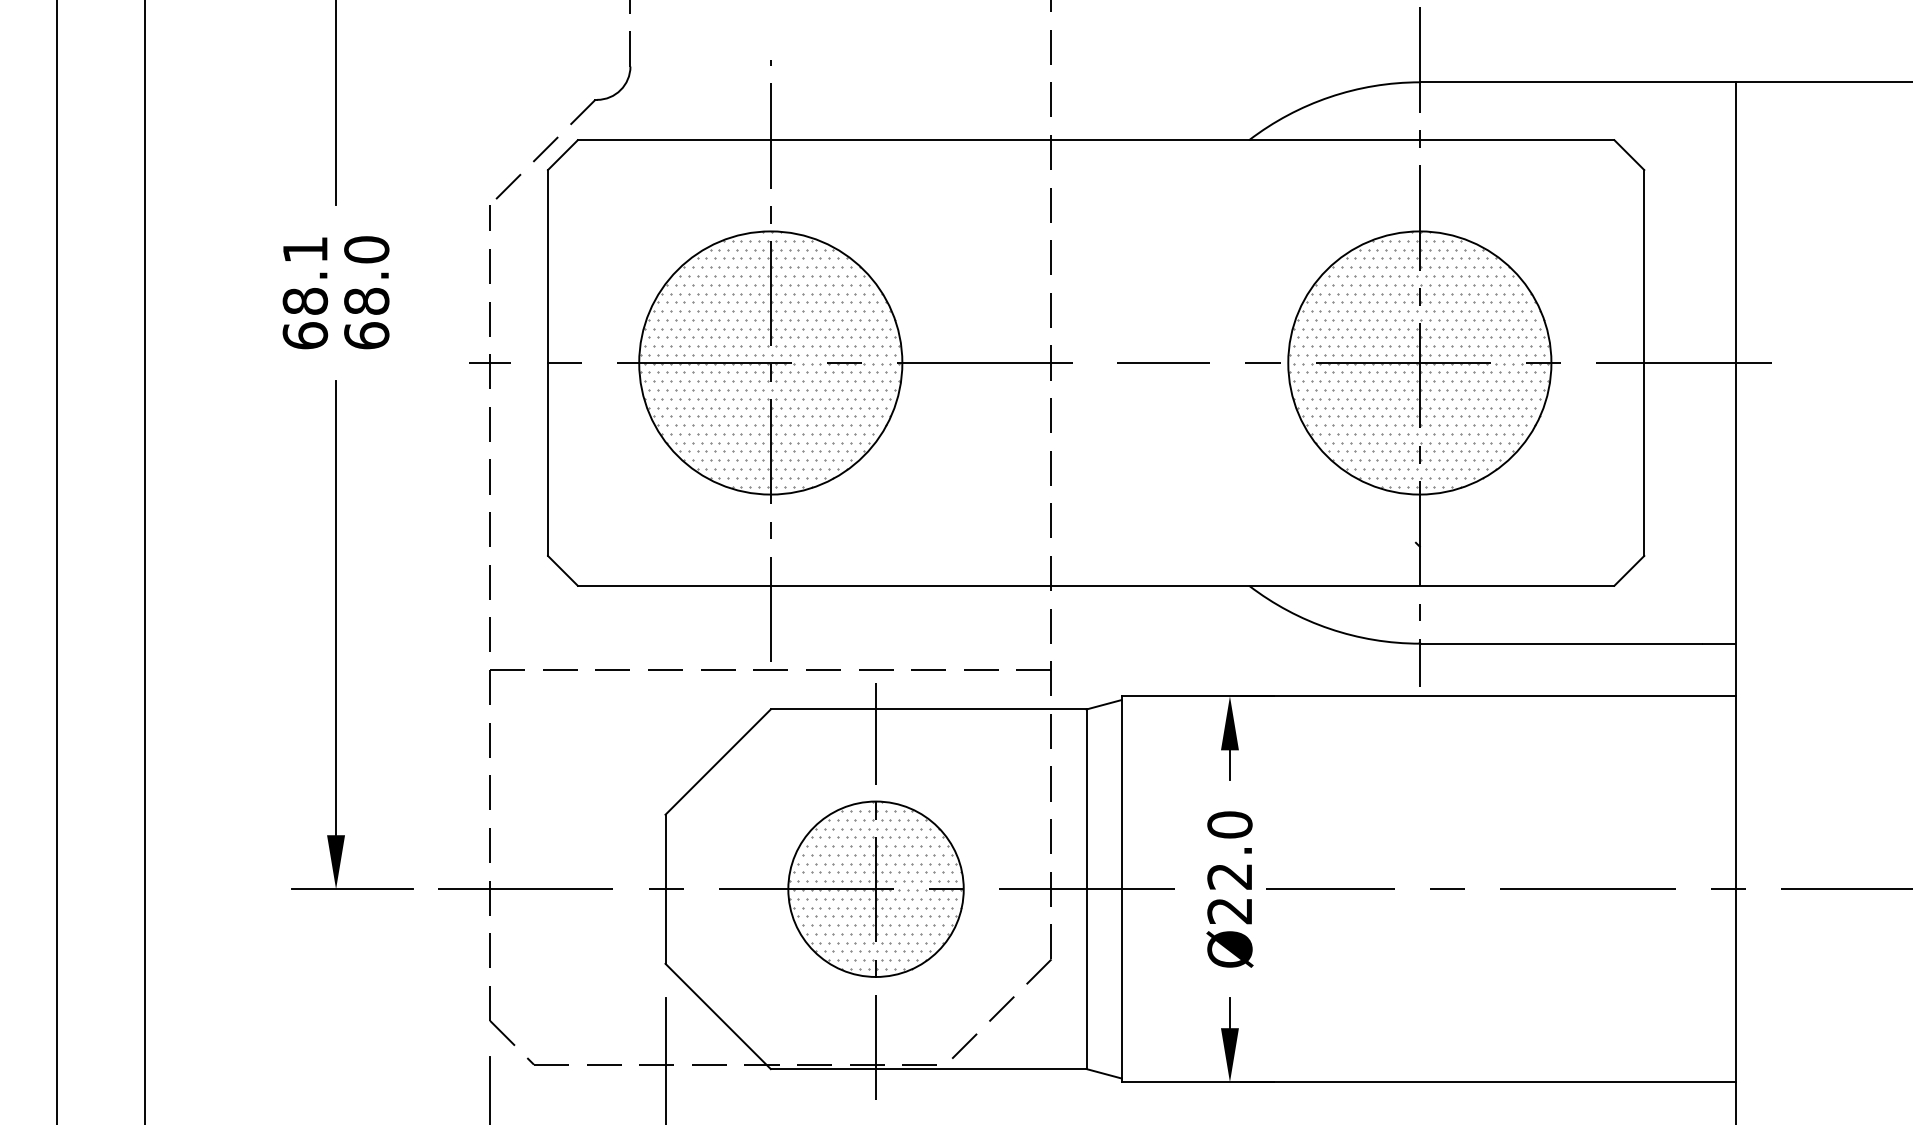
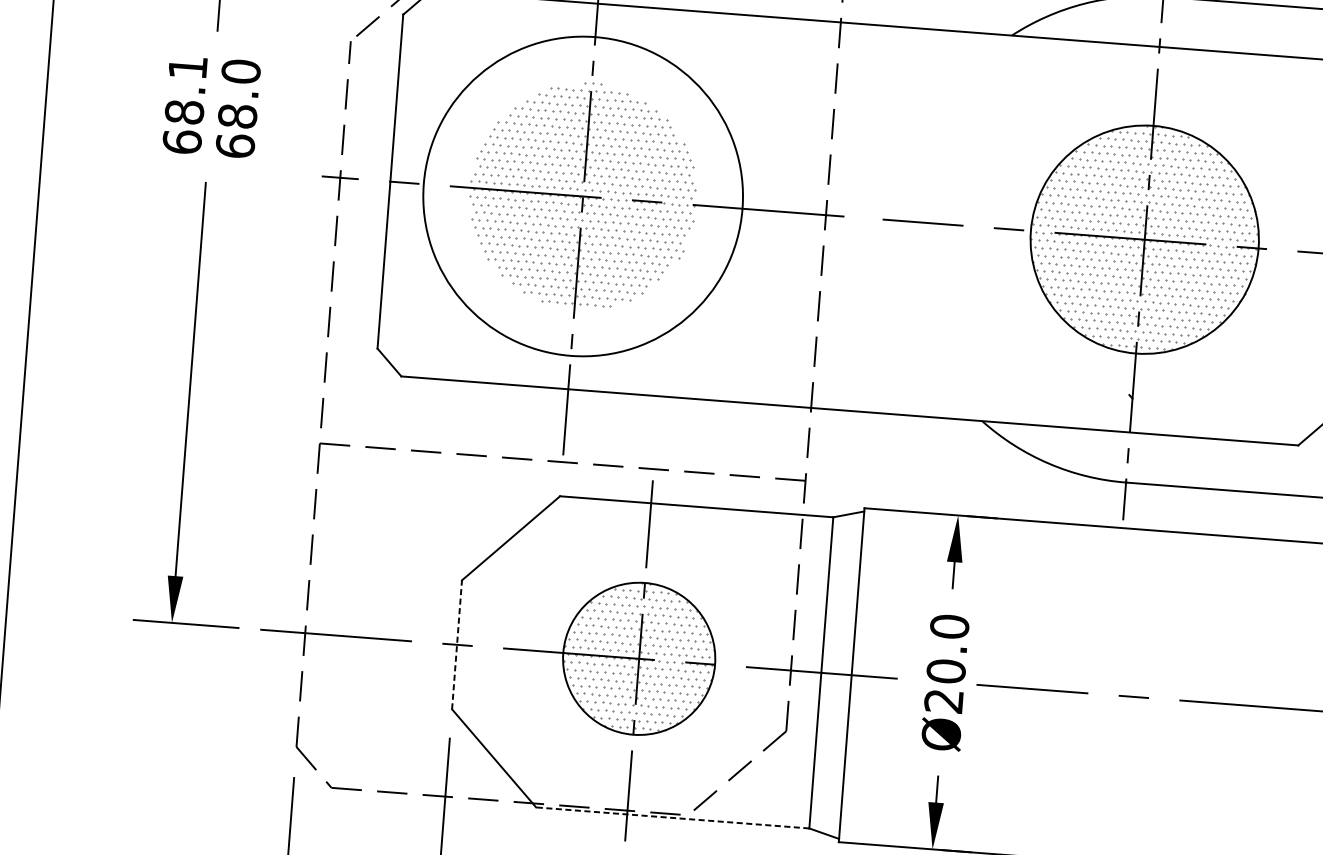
circle: (770, 362) -> (582, 196), size x1.4
text: (1229, 876) -> (945, 671), Ø22.0 -> Ø20.0
line: (665, 889) -> (457, 645), solid -> dashed
line: (928, 1069) -> (672, 818), solid -> dashed

